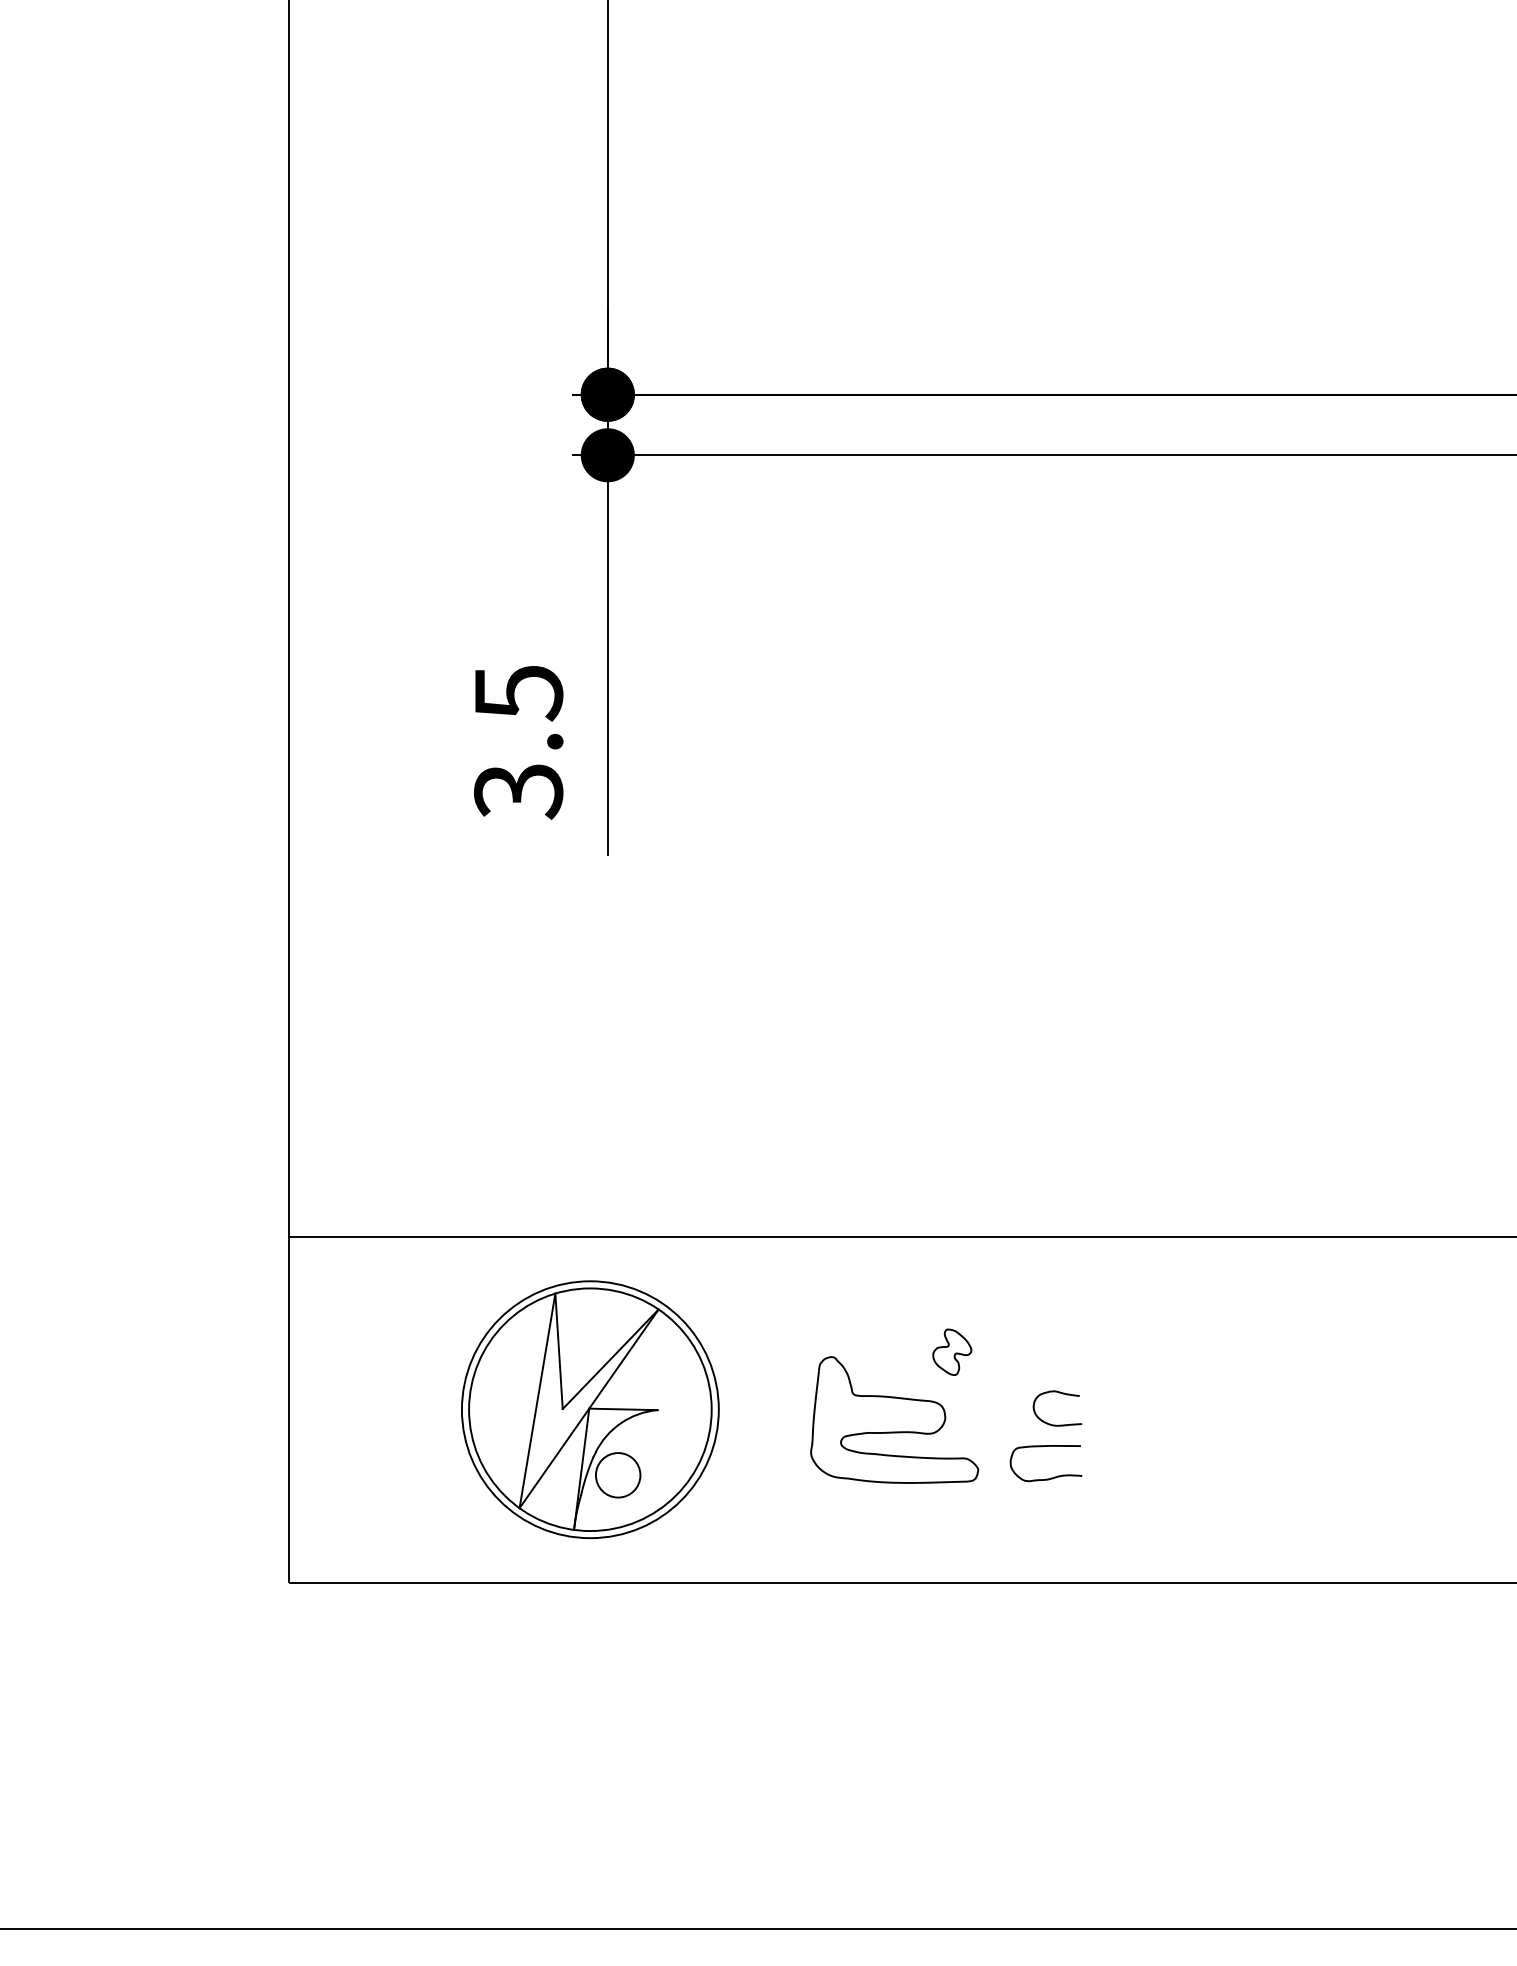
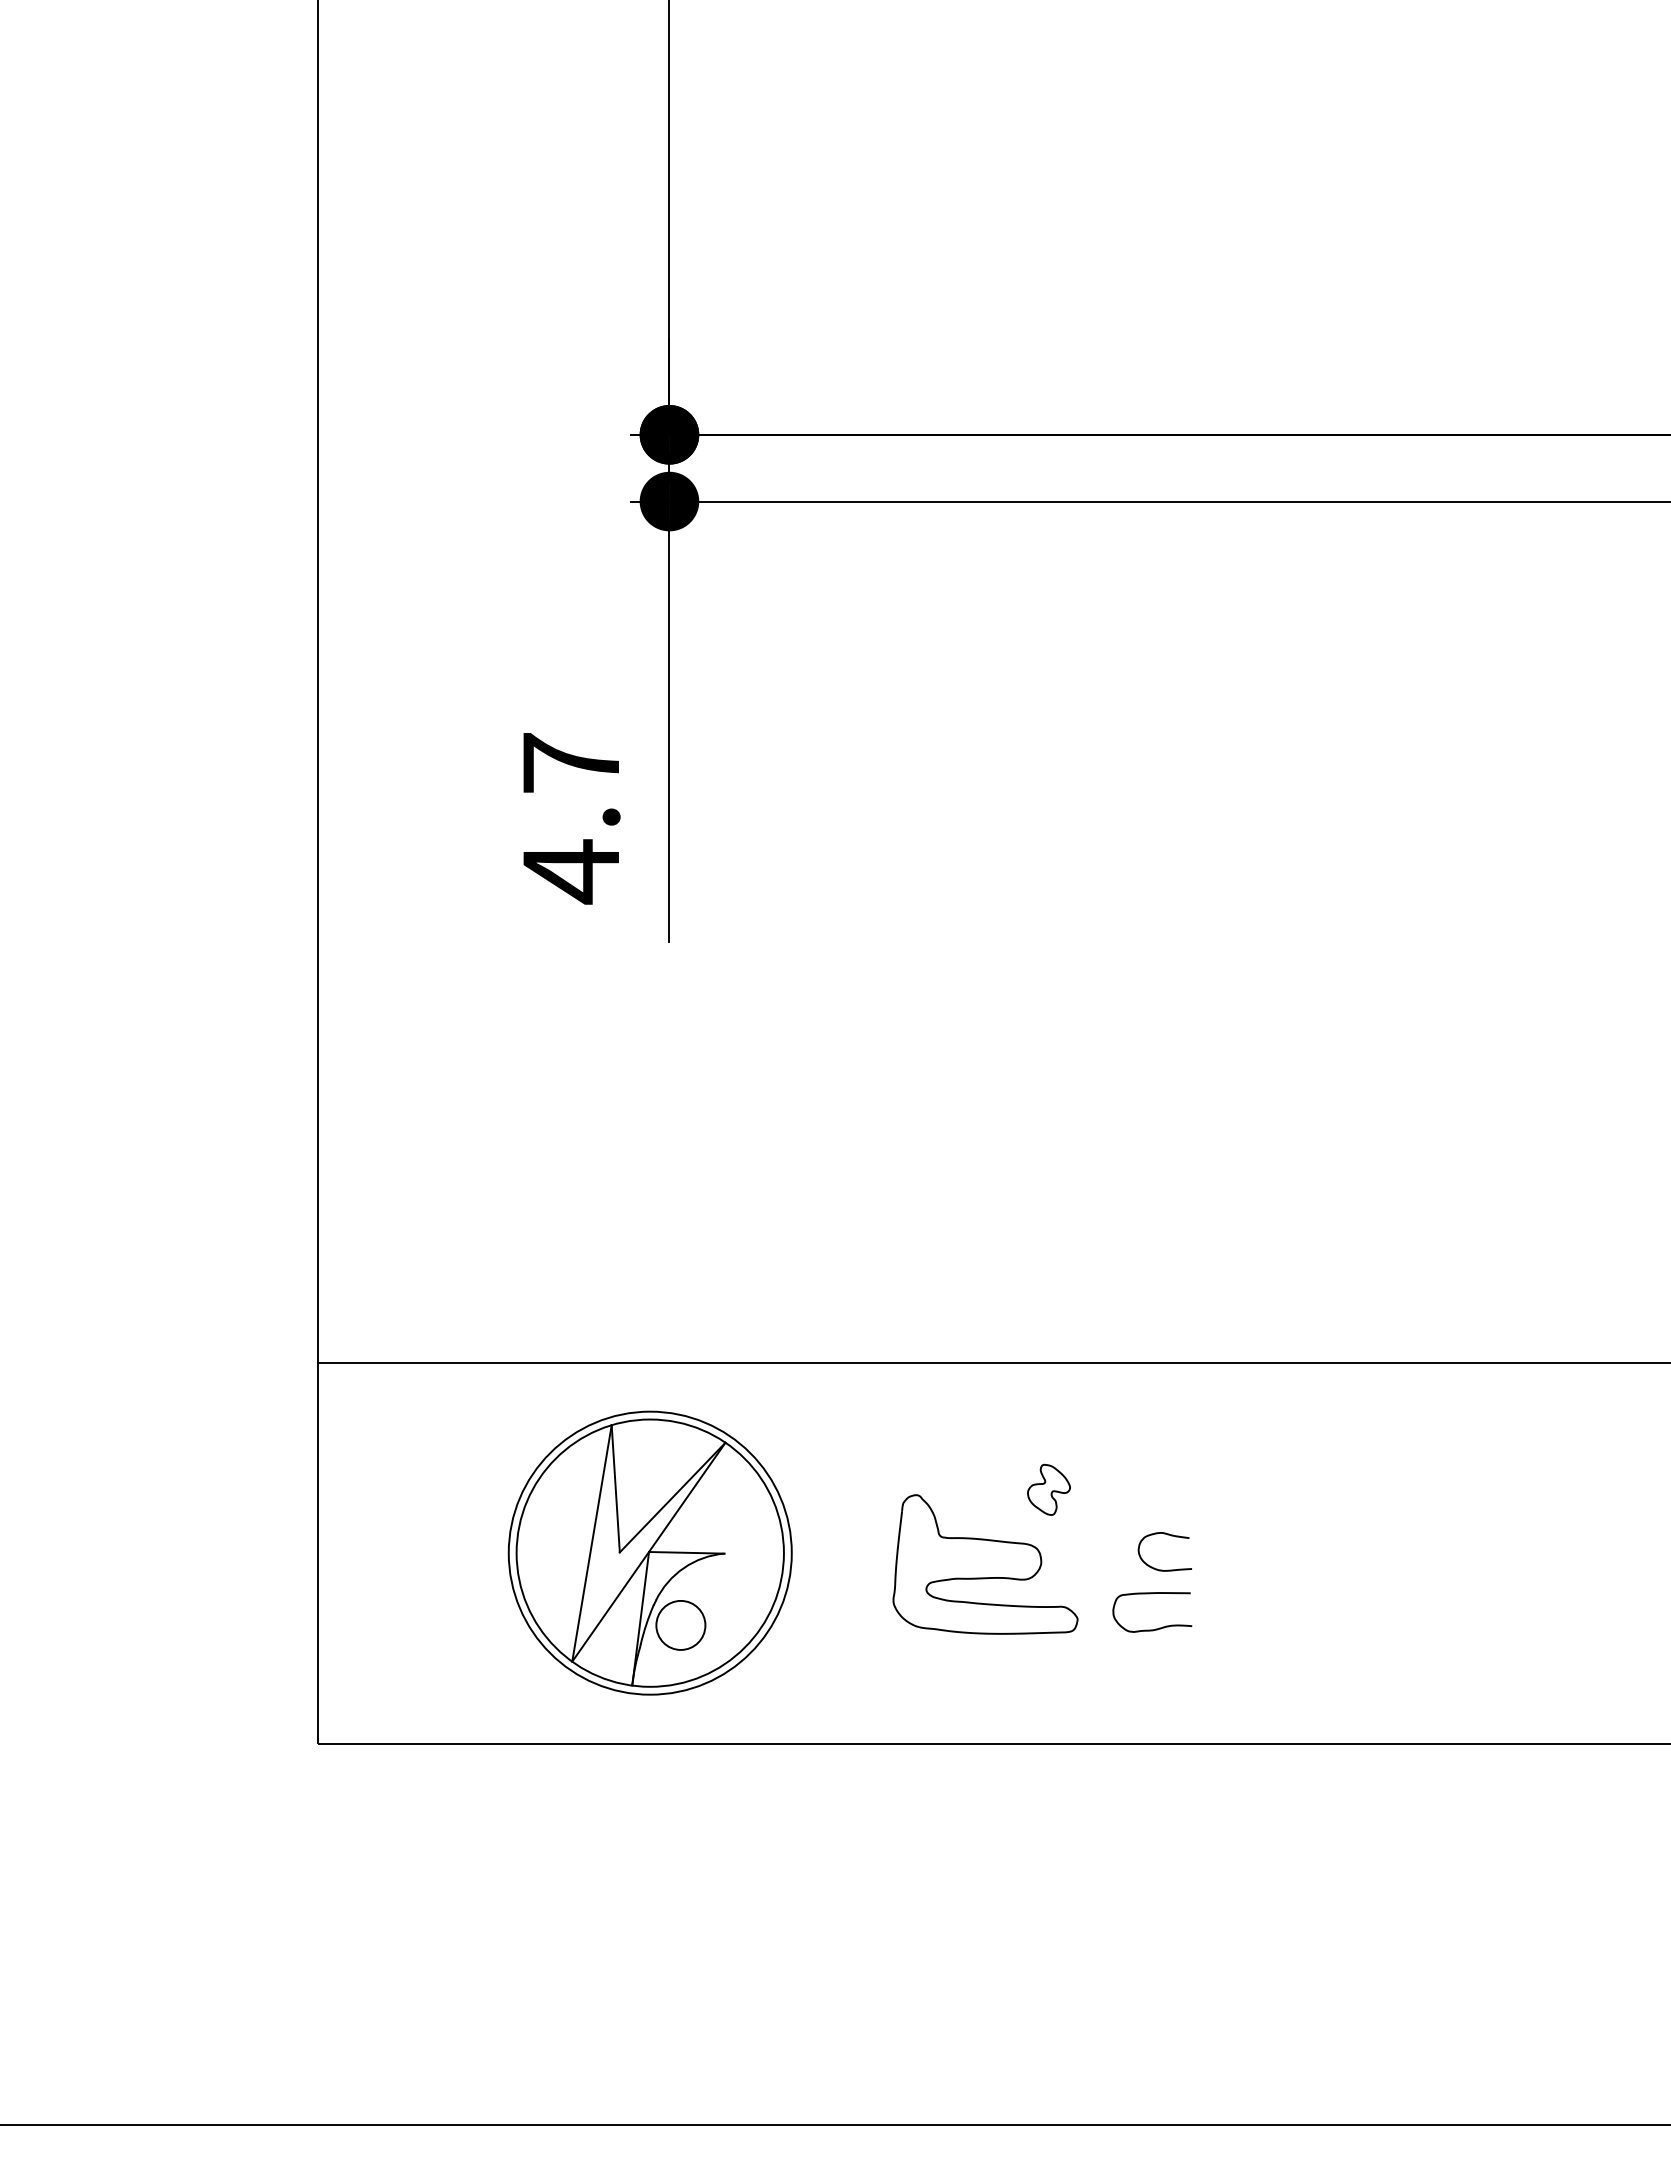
text: (518, 742) -> (571, 818), 3.5 -> 4.7

